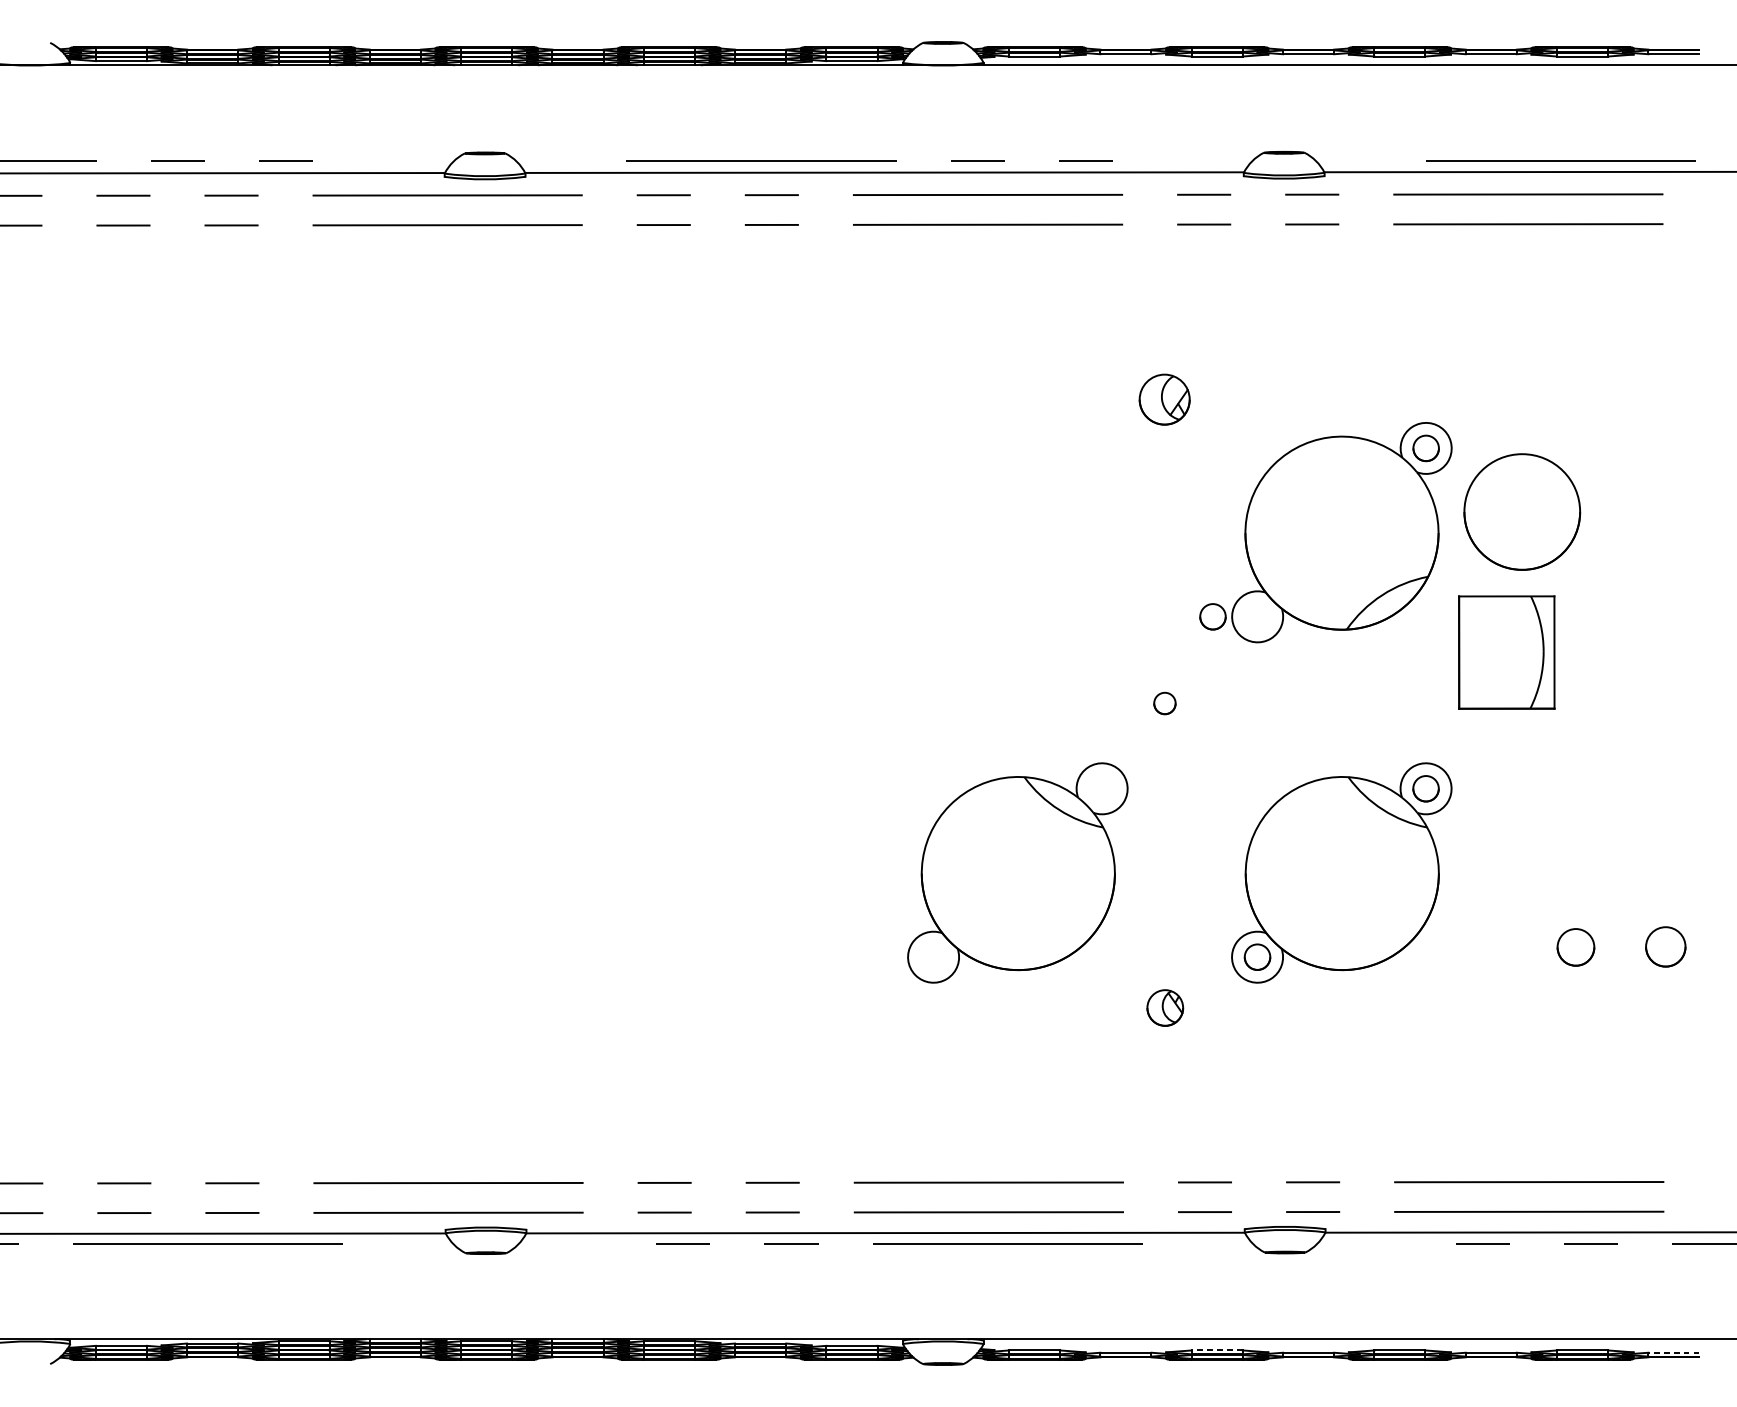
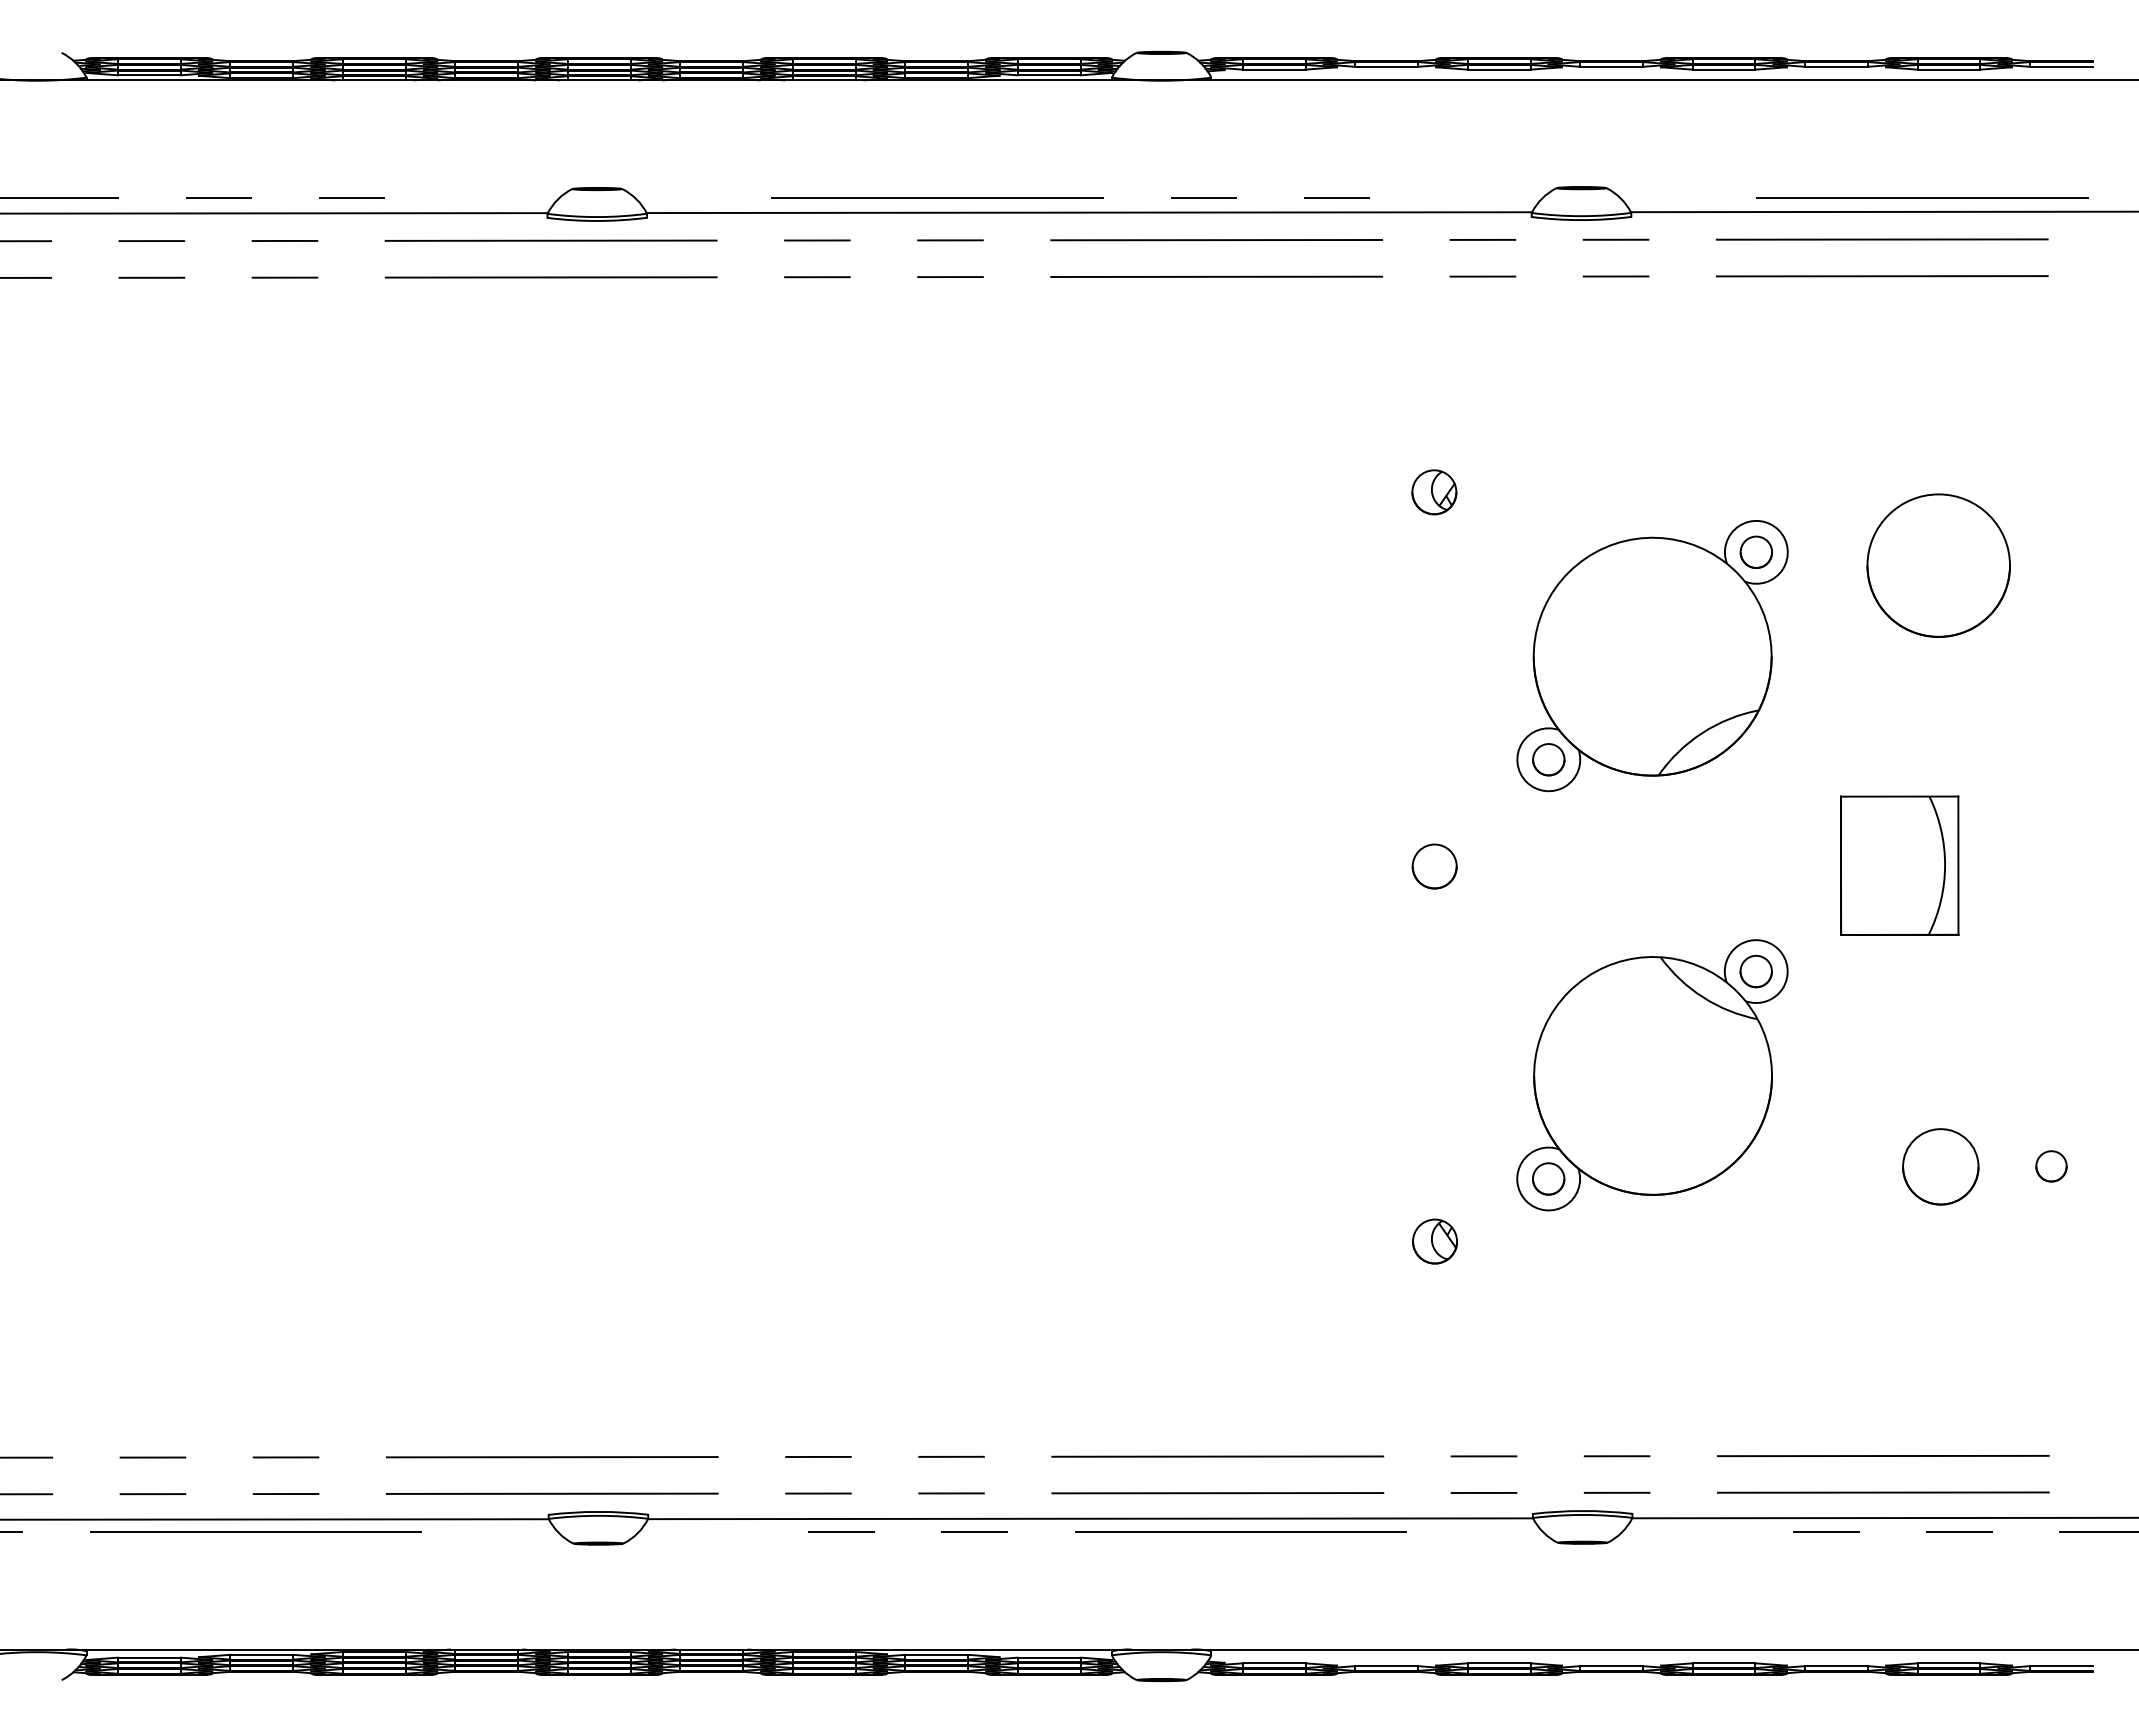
part: (1164, 399) -> (1434, 492), size x0.71
circle: (1522, 511) -> (1938, 565), moved
circle: (1212, 616) -> (1548, 759), moved
part: (1506, 652) -> (1899, 865), moved
circle: (1164, 703) -> (1434, 866), size x1.67
part: (1017, 873) -> (1253, 1075), removed
circle: (1575, 947) -> (1940, 1166), size x1.67
circle: (1665, 947) -> (2051, 1166), size x0.62
line: (1216, 1350) -> (1498, 1663), dashed -> solid
line: (1673, 1353) -> (2060, 1666), dashed -> solid

